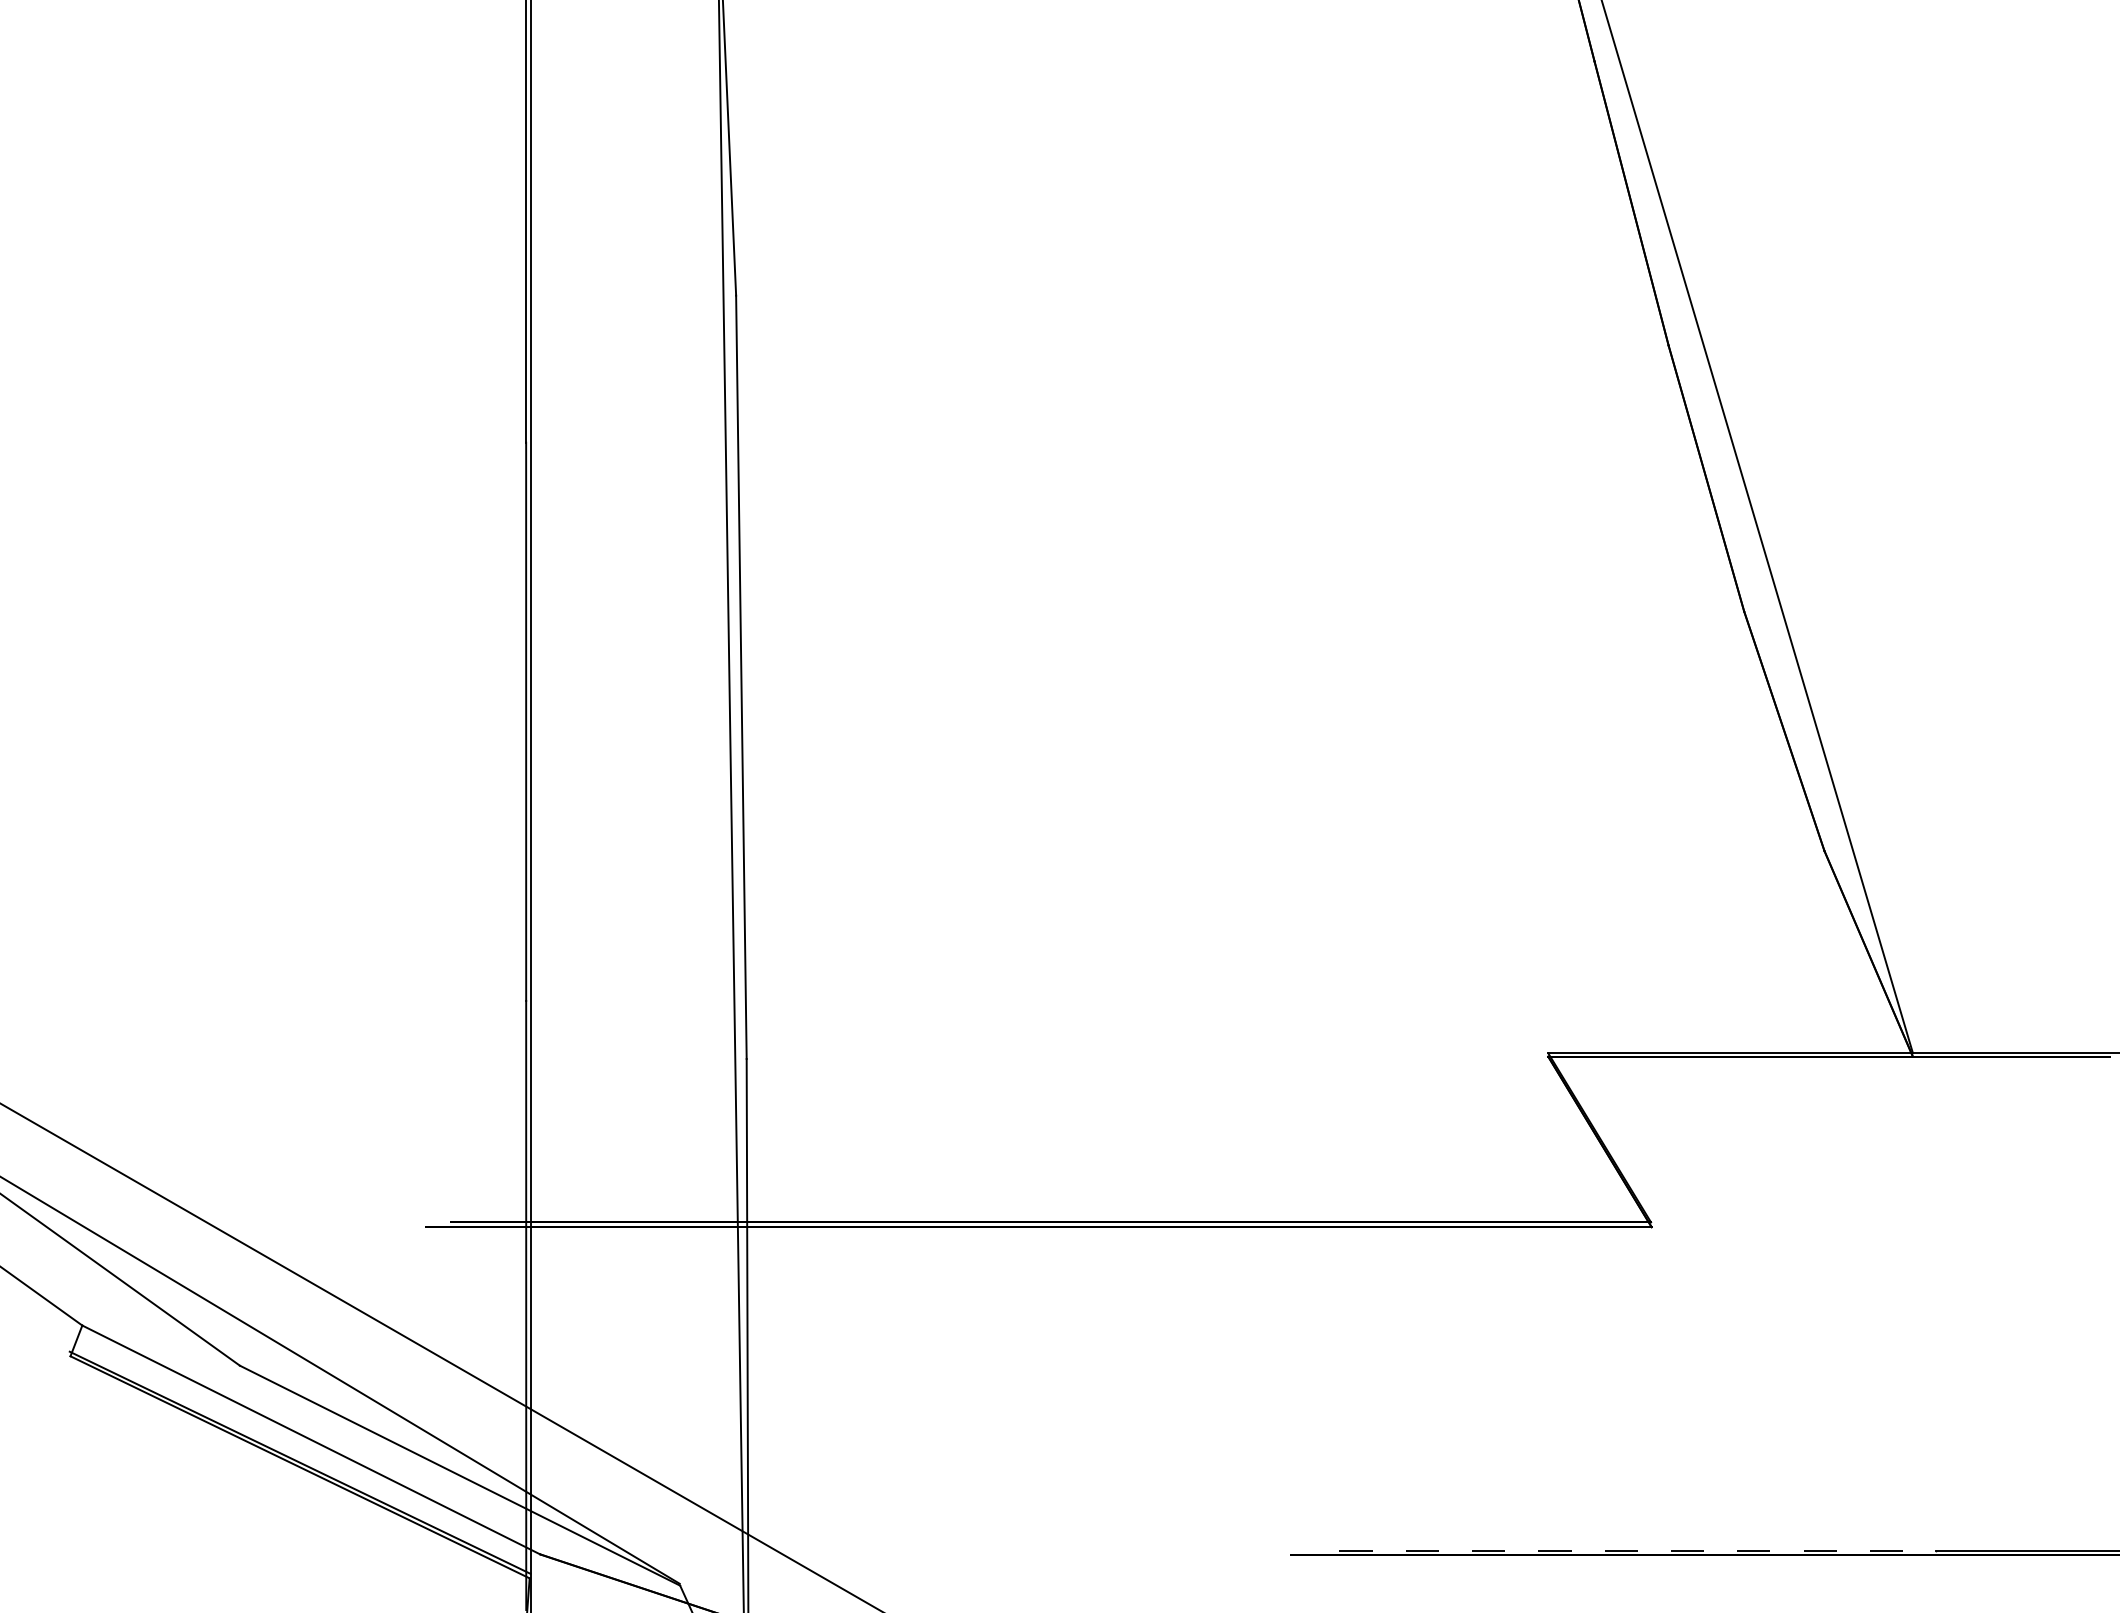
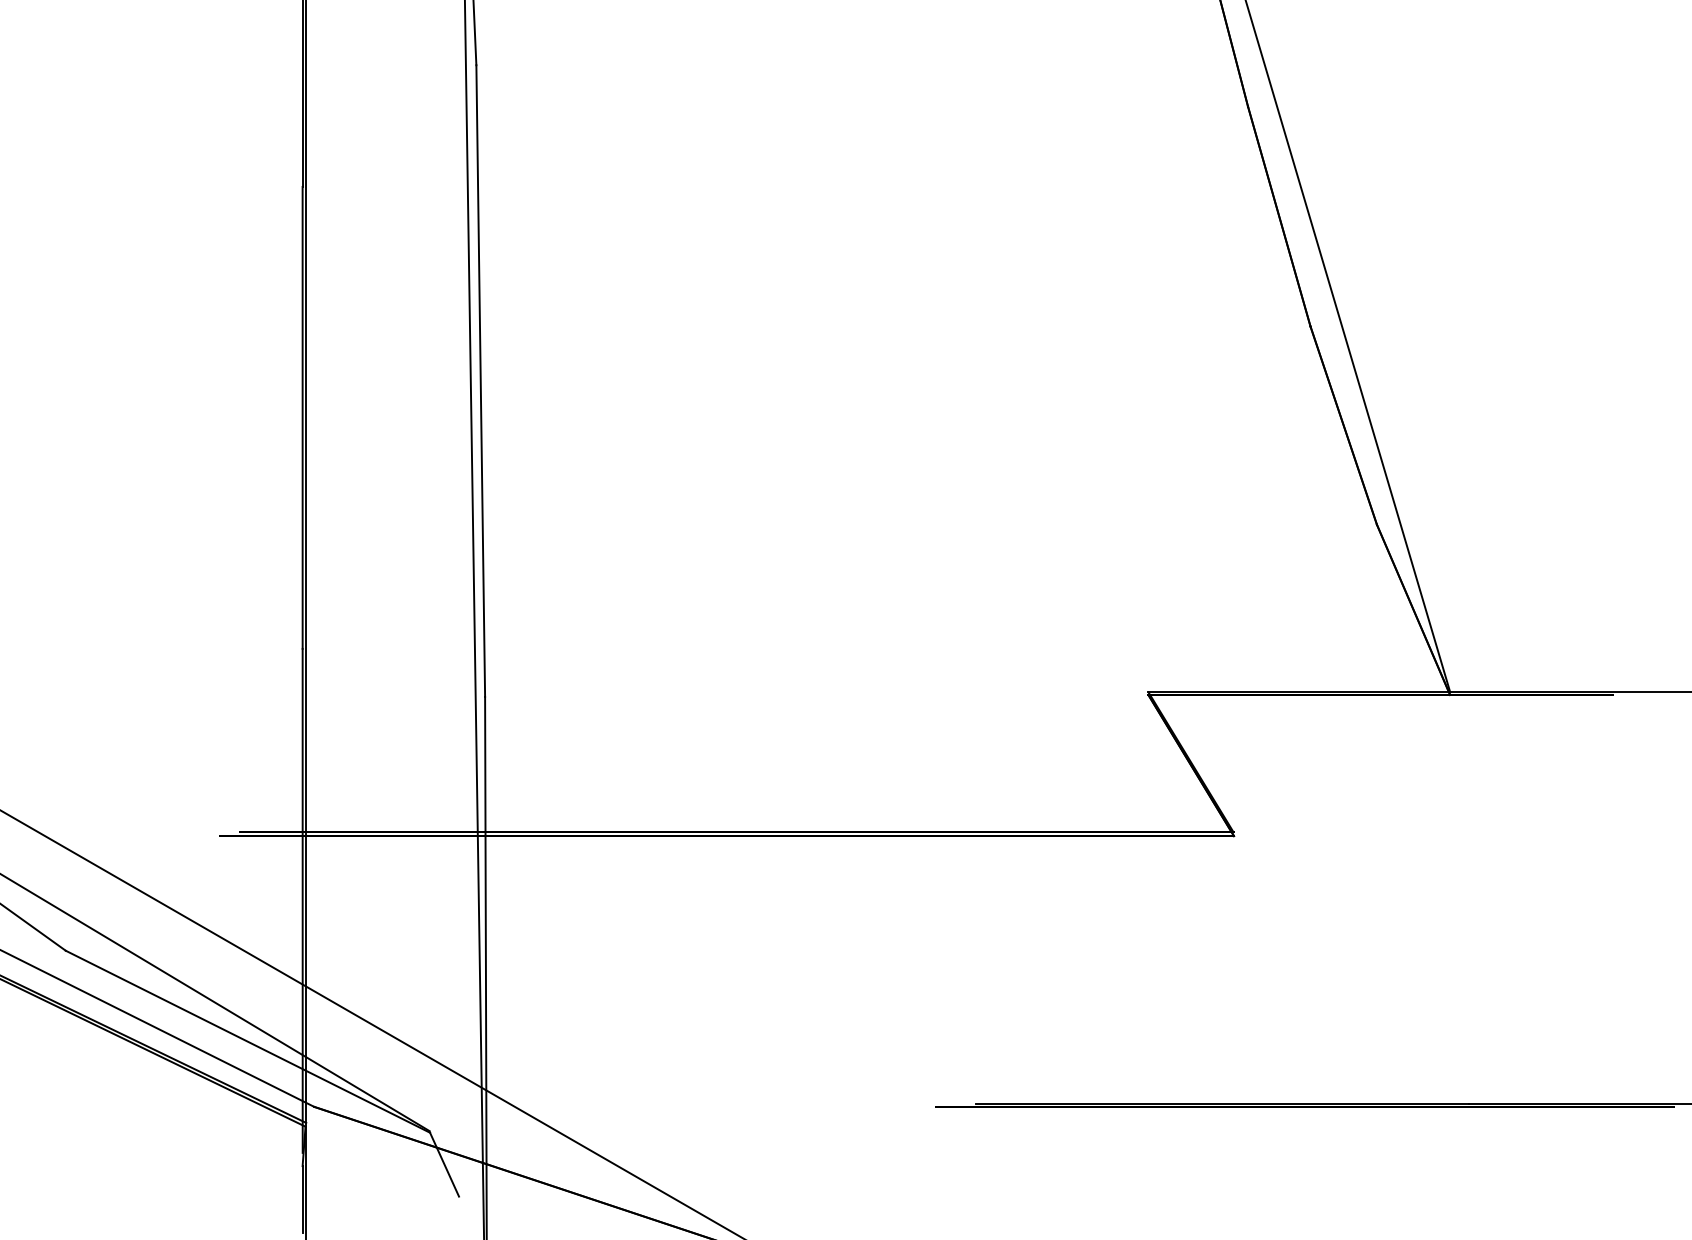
line: (1638, 1550) -> (1223, 1103), dashed -> solid

